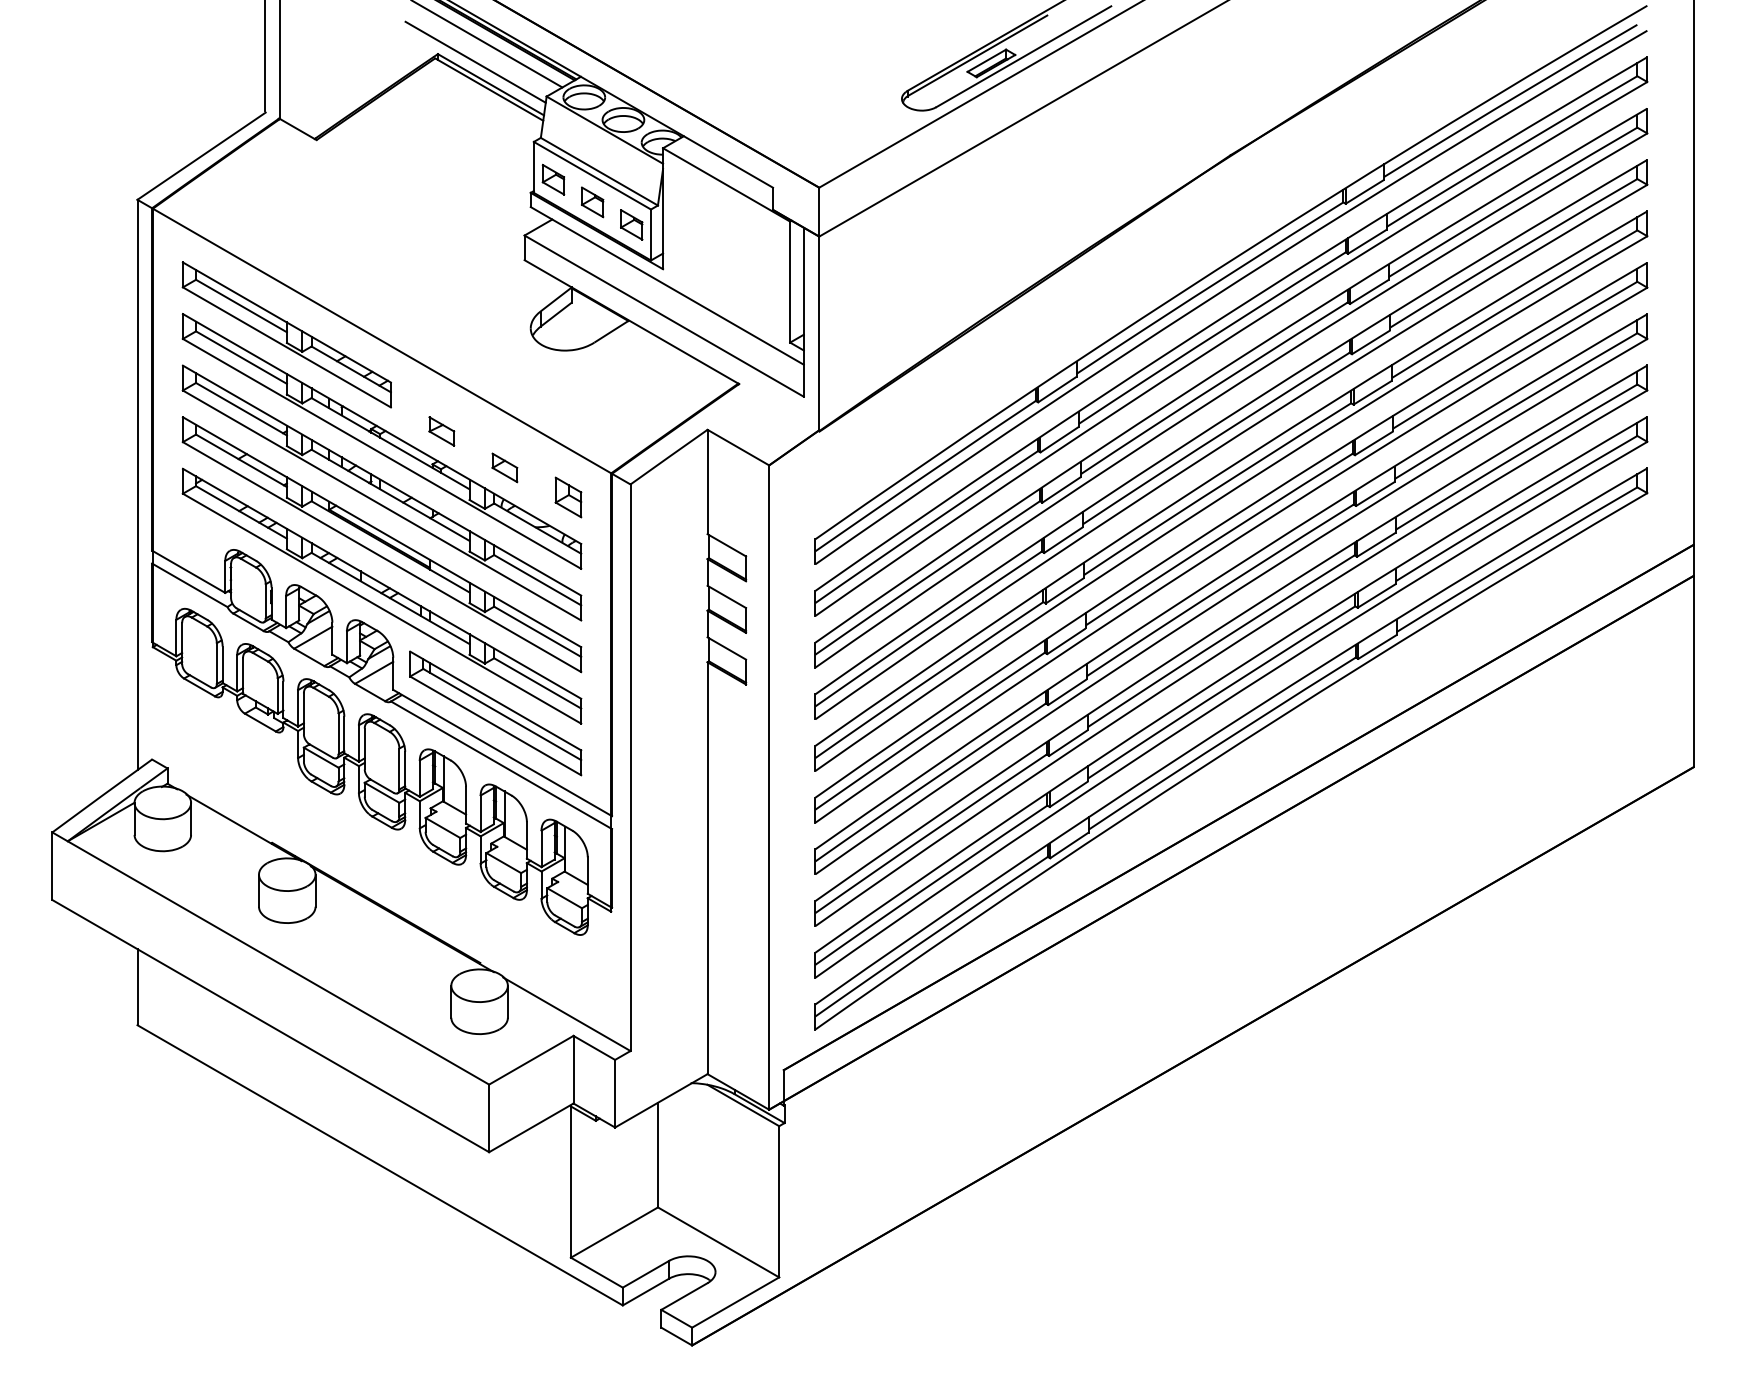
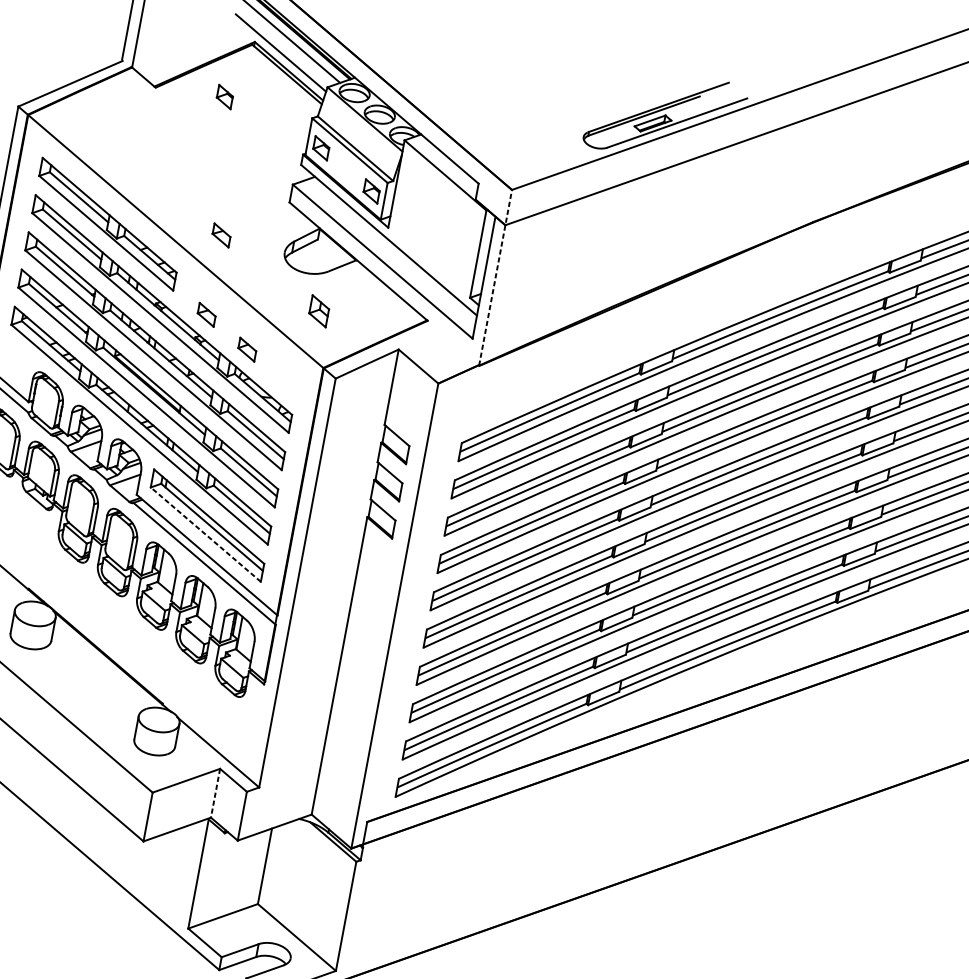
part: (592, 202) -> (224, 97), moved
line: (819, 309) -> (495, 277), solid -> dashed
part: (441, 321) -> (221, 235), added
part: (568, 497) -> (319, 311), moved
line: (495, 725) -> (205, 534), solid -> dashed
line: (573, 1069) -> (215, 793), solid -> dashed

